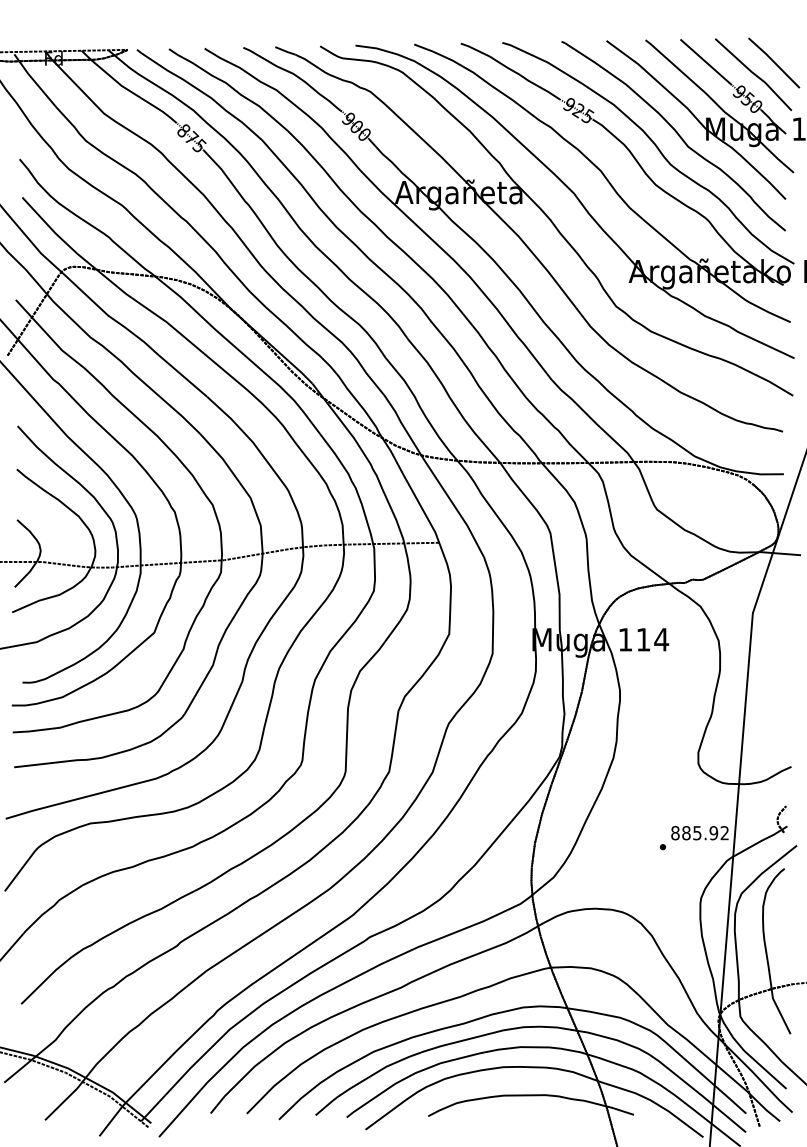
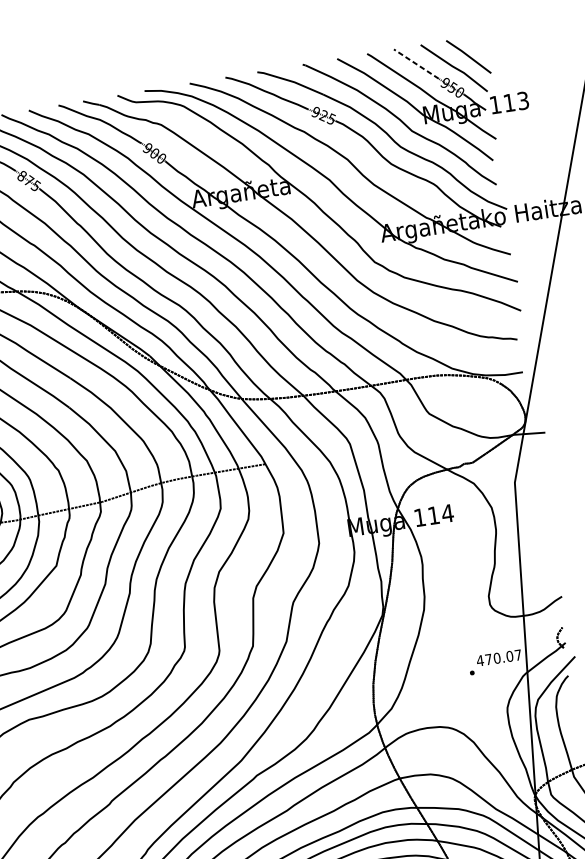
line: (705, 61) -> (415, 63), solid -> dashed
text: (699, 833) -> (498, 658), 885.92 -> 470.07

